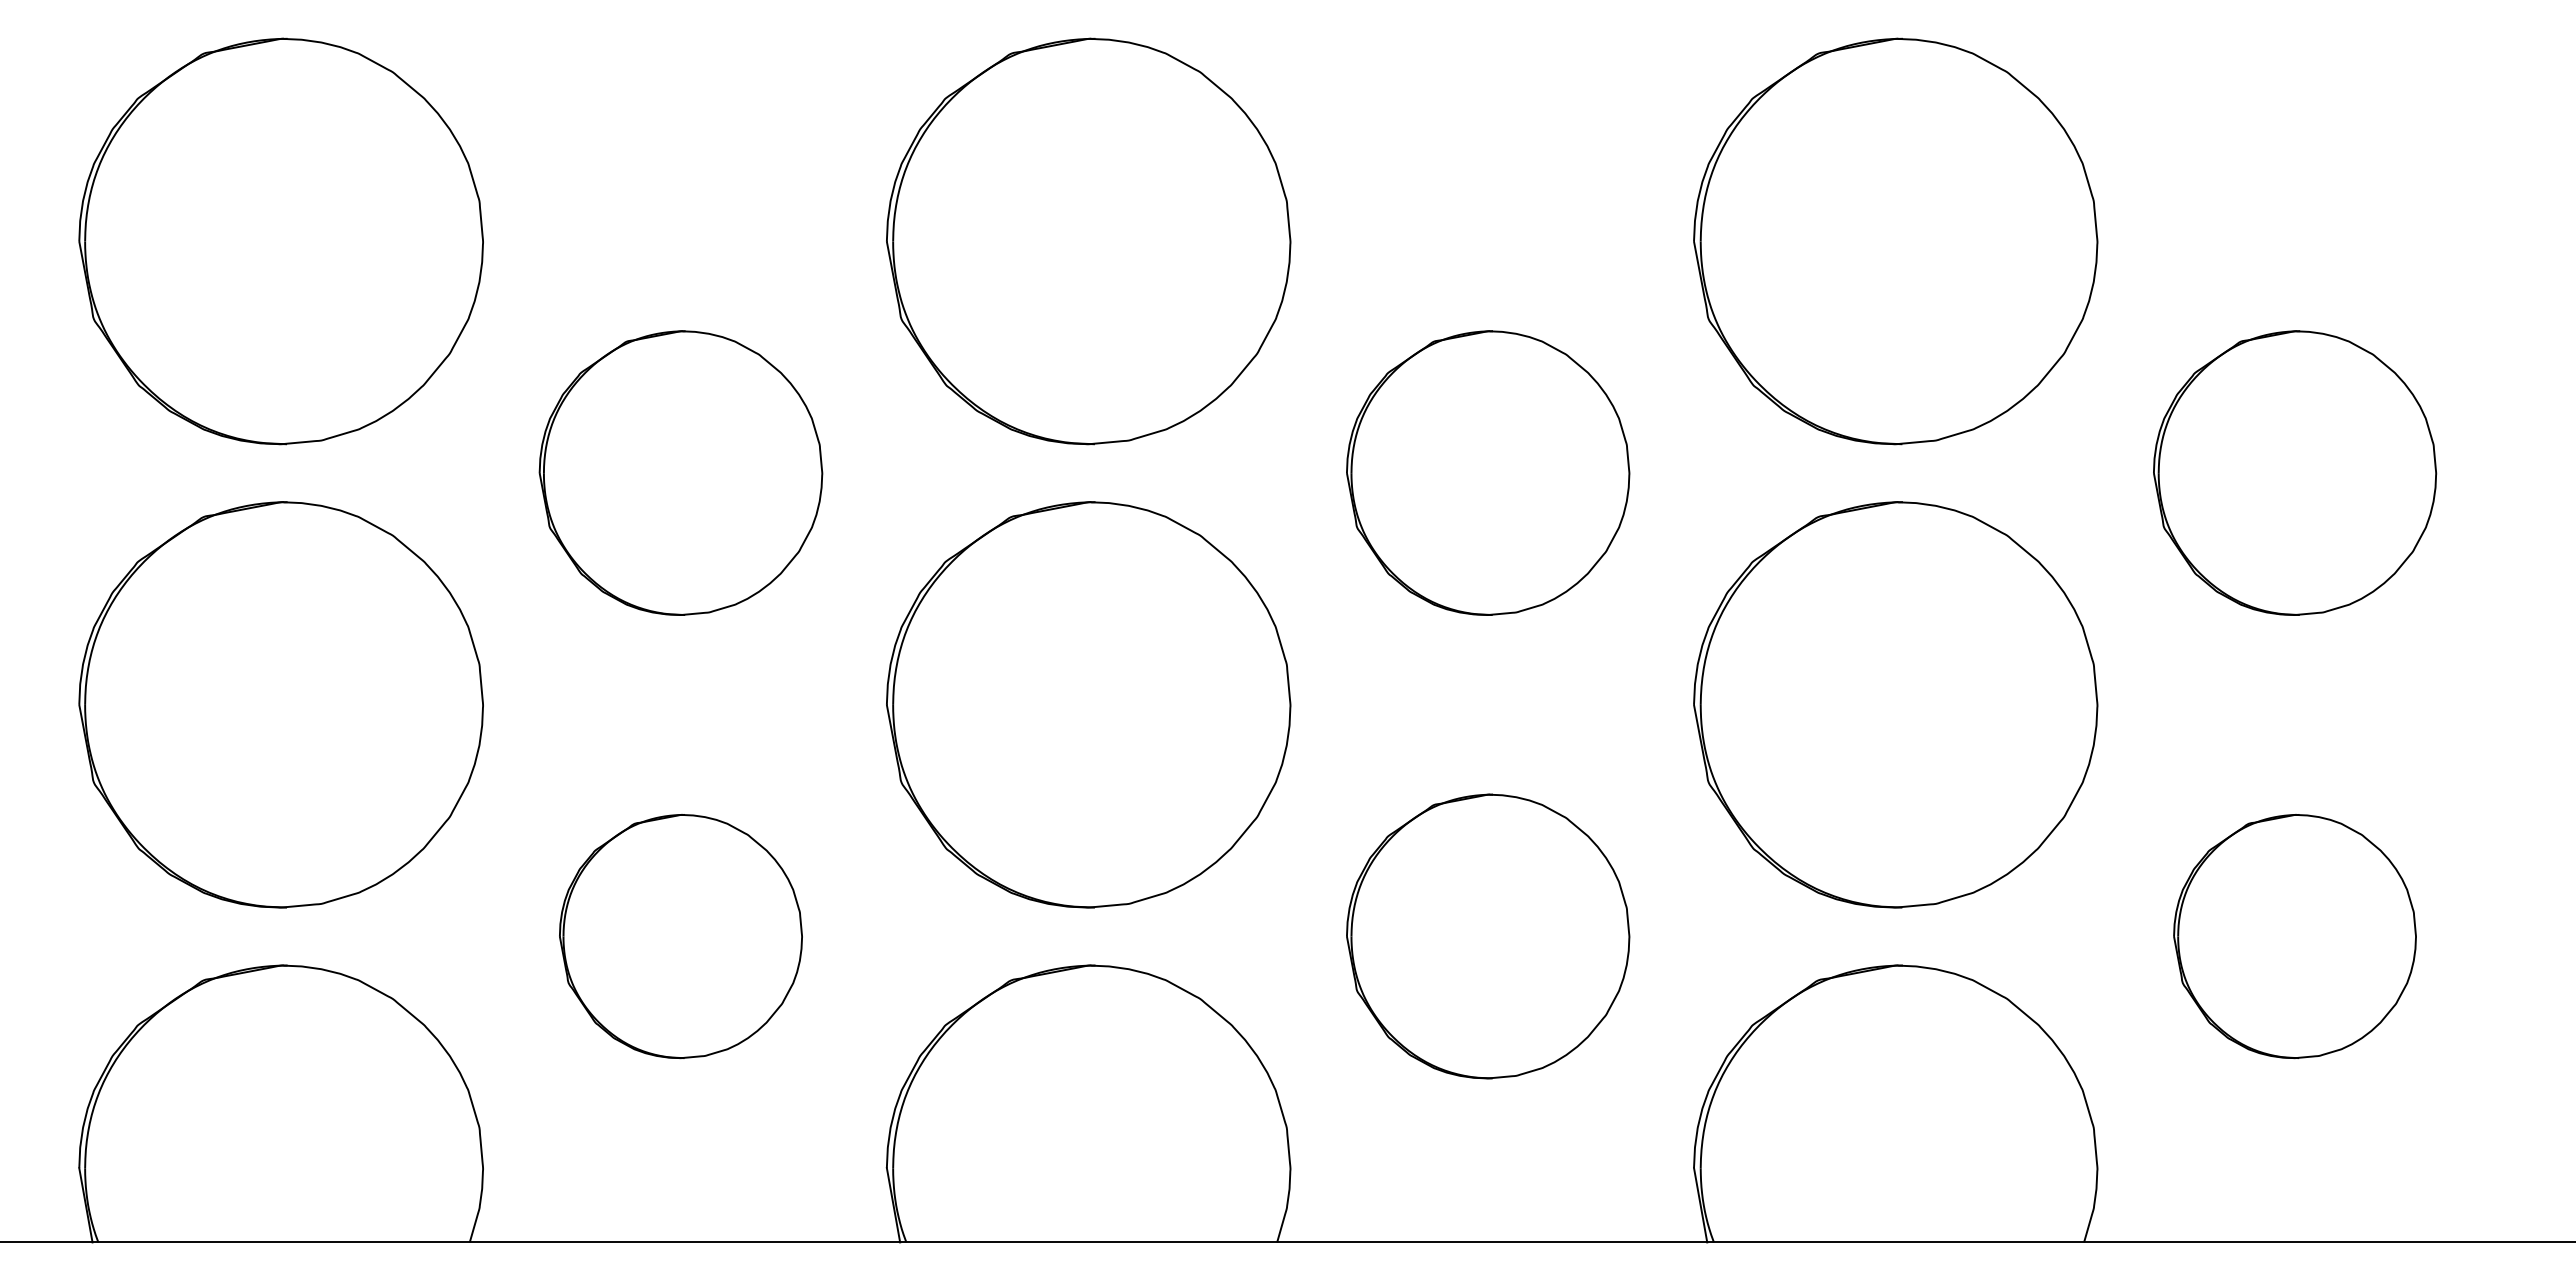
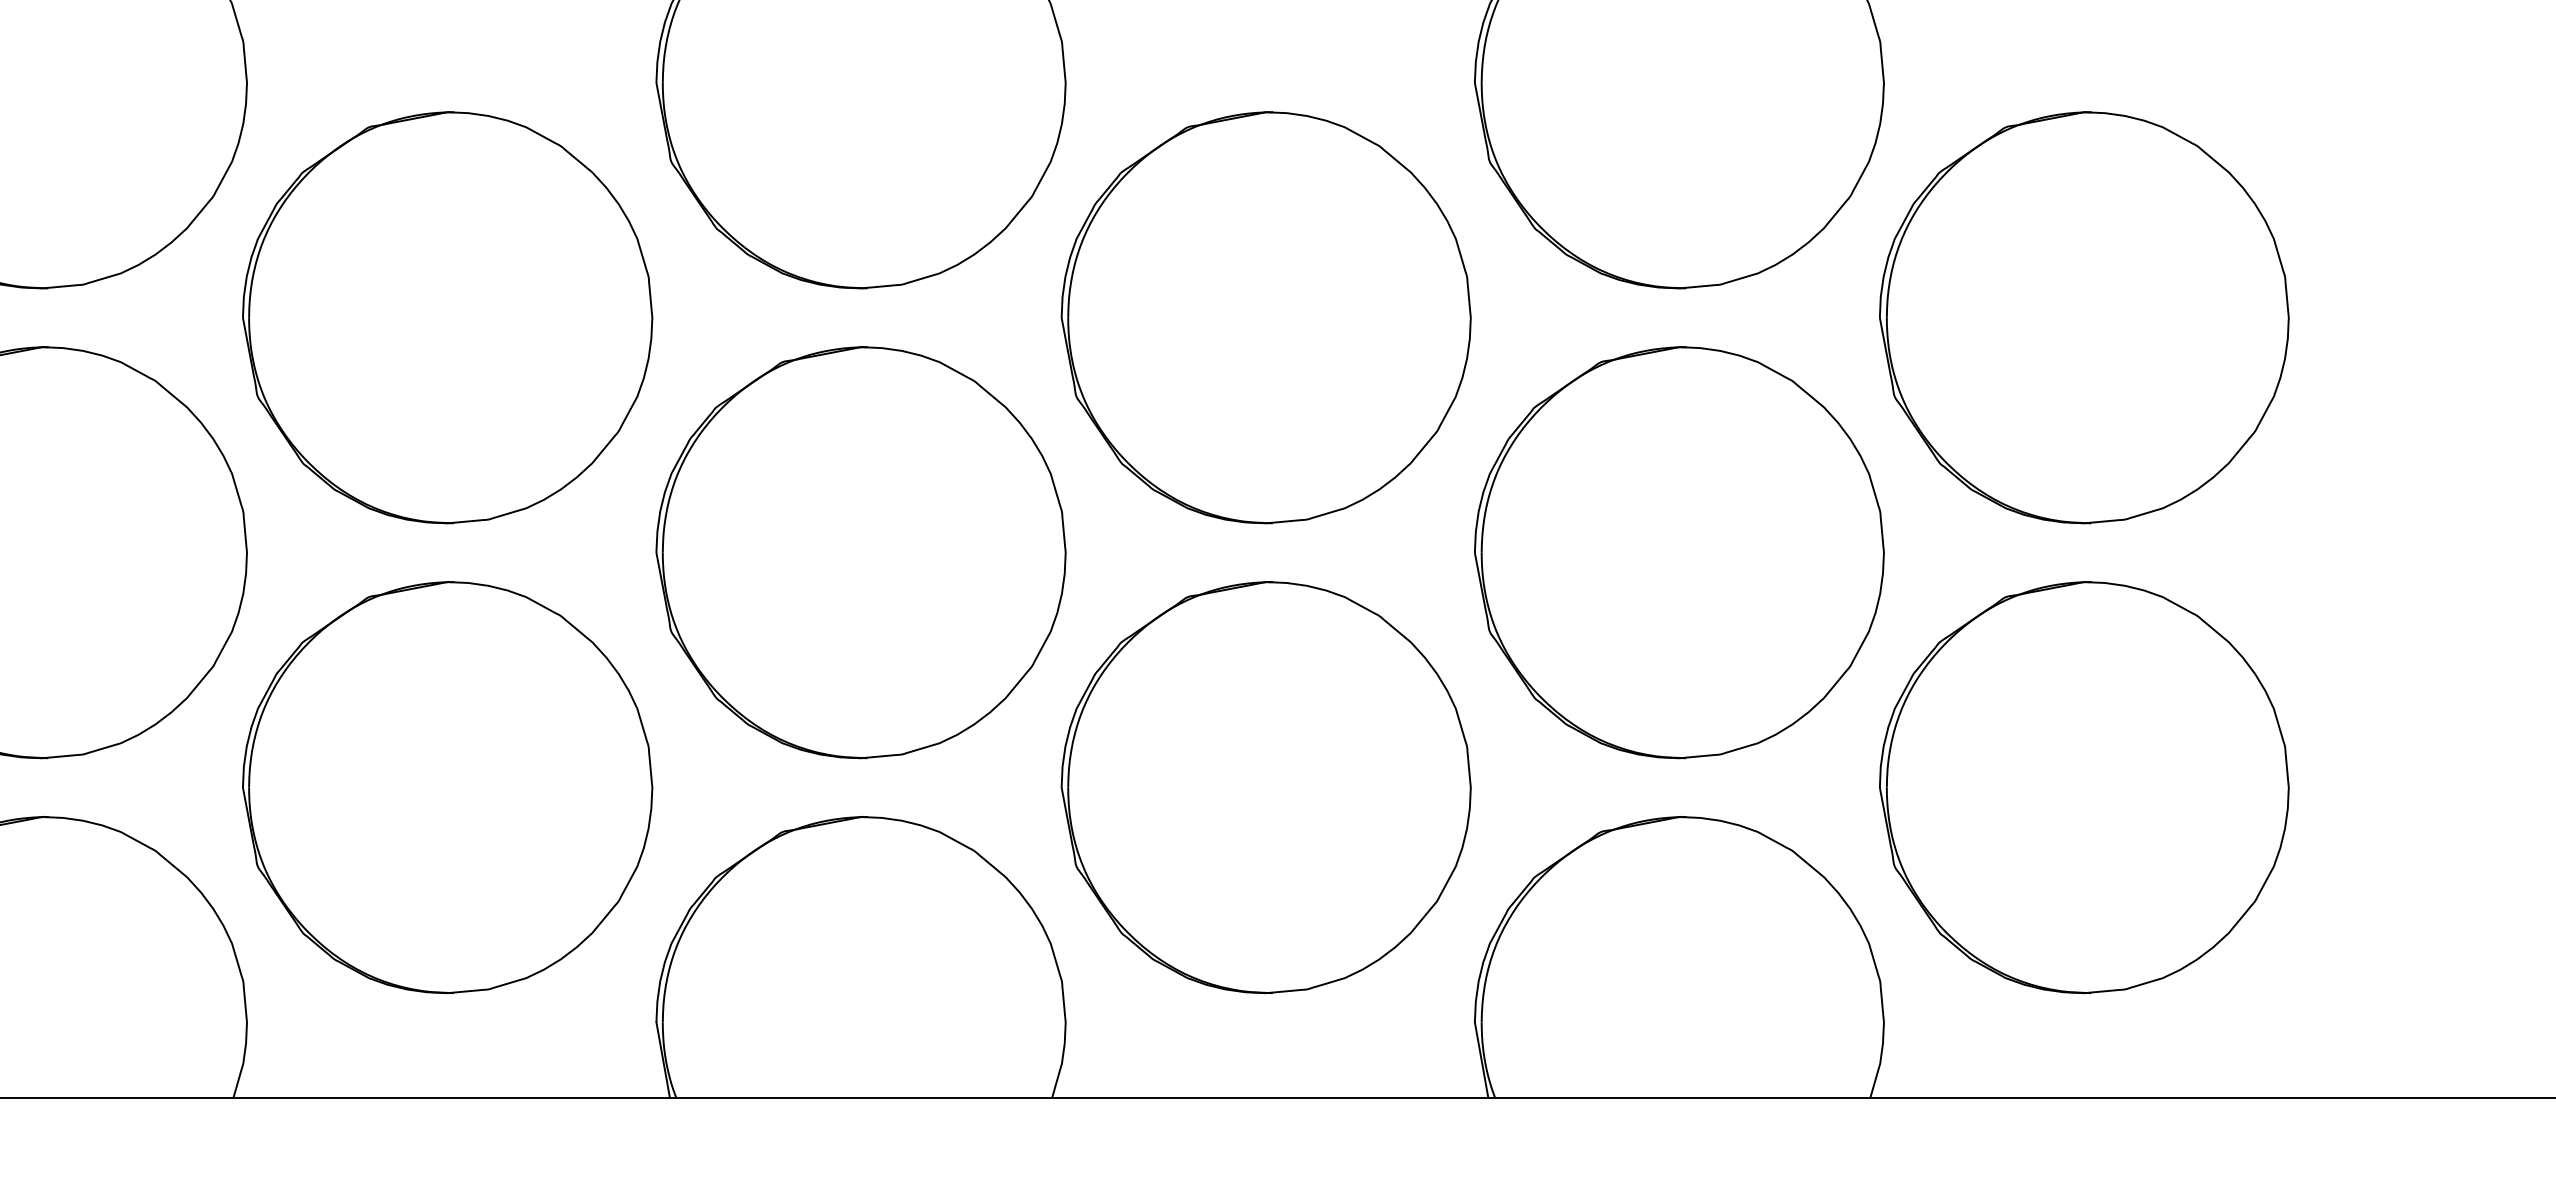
part: (680, 472) -> (447, 317), size x1.43
part: (1487, 472) -> (1265, 317), size x1.43
part: (2294, 472) -> (2083, 317), size x1.43
part: (680, 936) -> (447, 787), size x1.67
part: (1487, 936) -> (1265, 787), size x1.43
part: (2294, 936) -> (2083, 787), size x1.67

